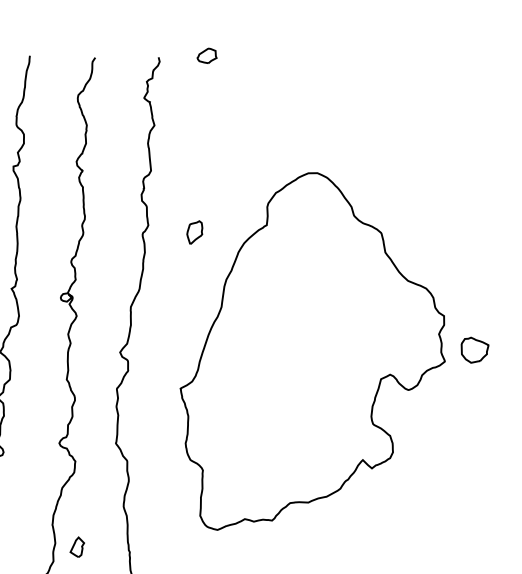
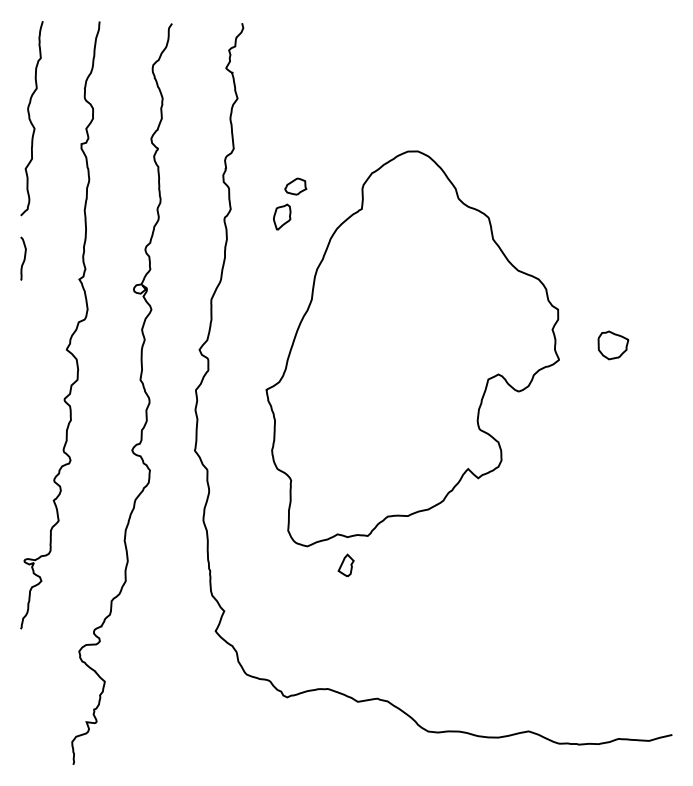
part: (206, 55) -> (295, 186), moved
part: (475, 350) -> (613, 345), moved
part: (76, 546) -> (345, 564), moved

